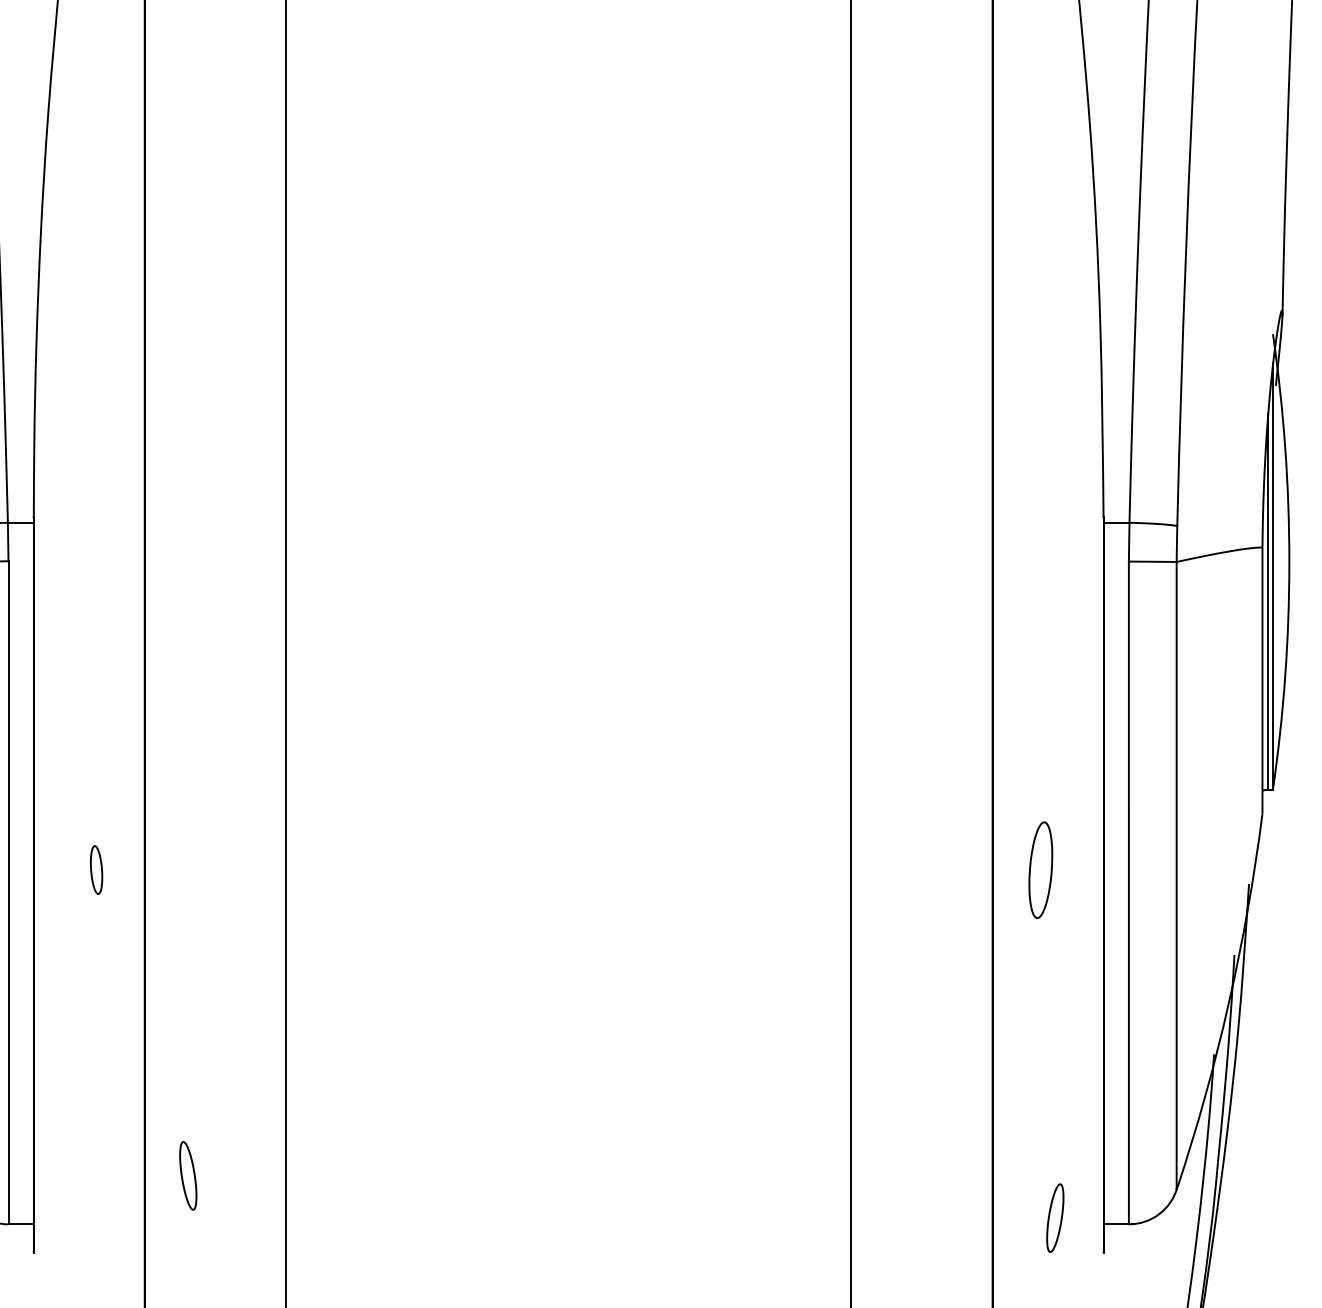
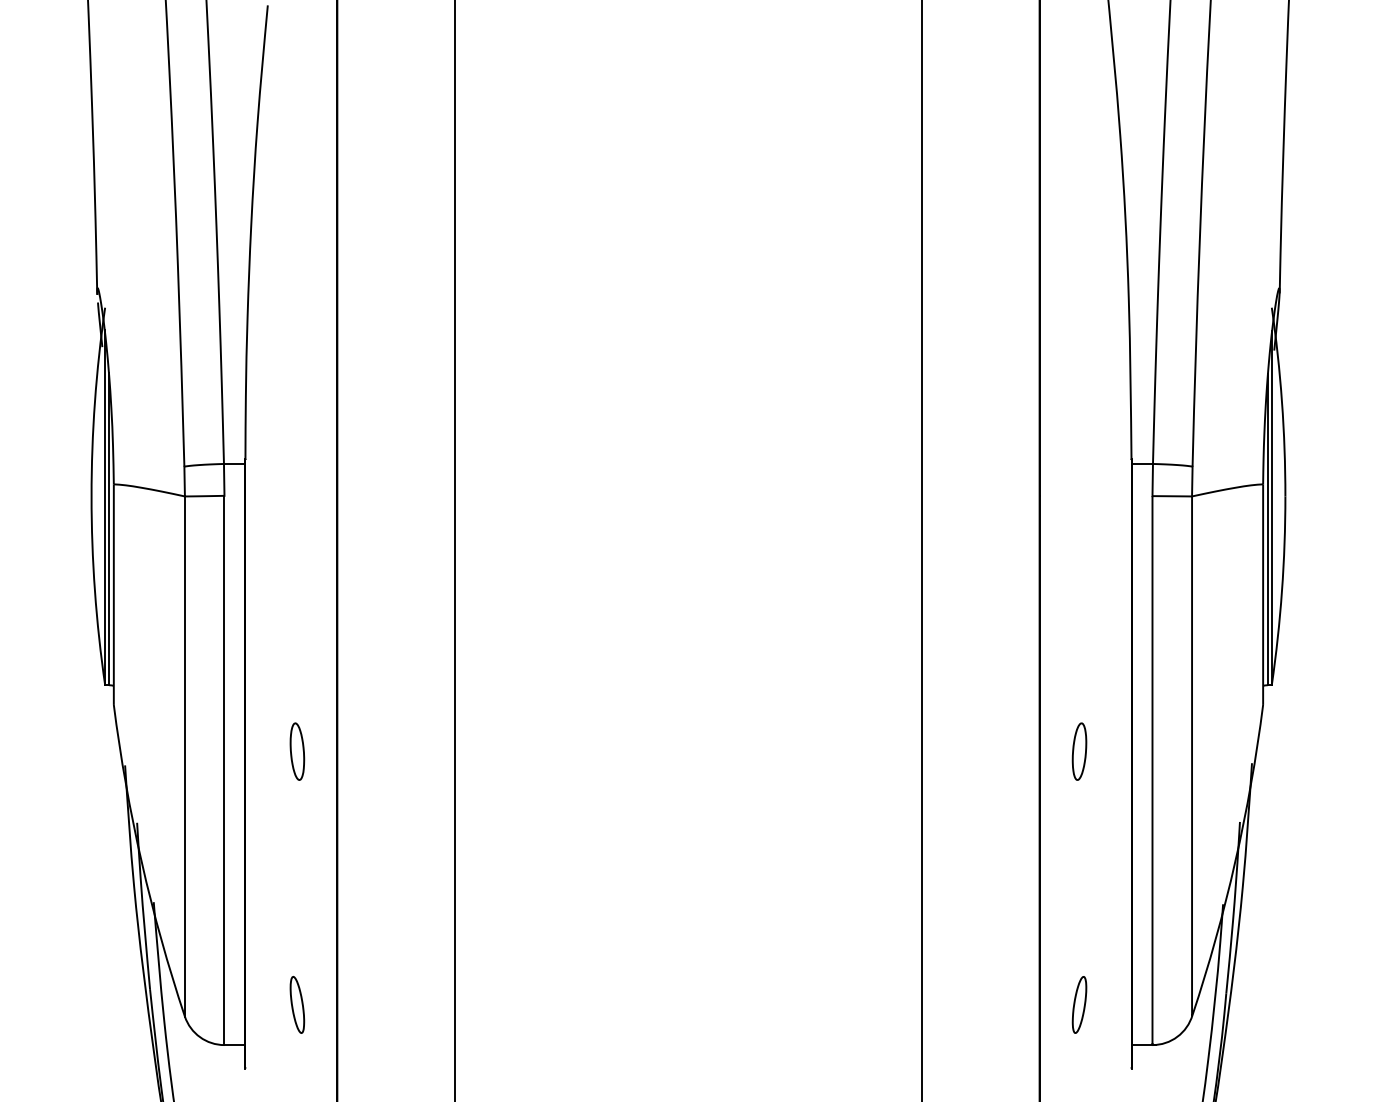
part: (96, 869) -> (297, 751), size x1.43
part: (1040, 869) -> (1079, 751), size x0.71
part: (188, 1175) -> (297, 1004), moved
part: (1055, 1217) -> (1079, 1004), moved

